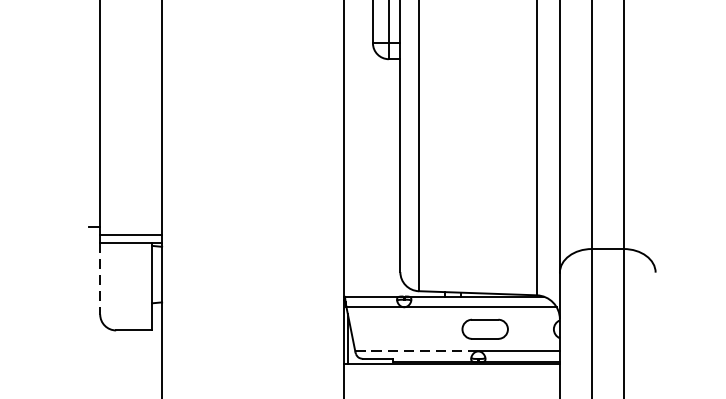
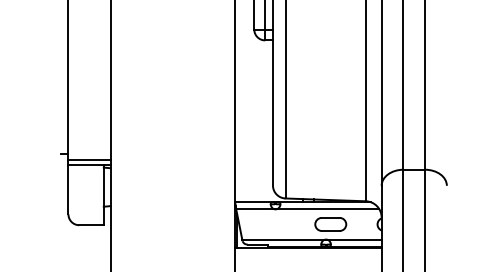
line: (100, 279) -> (68, 190), dashed -> solid
line: (415, 351) -> (283, 239), dashed -> solid

